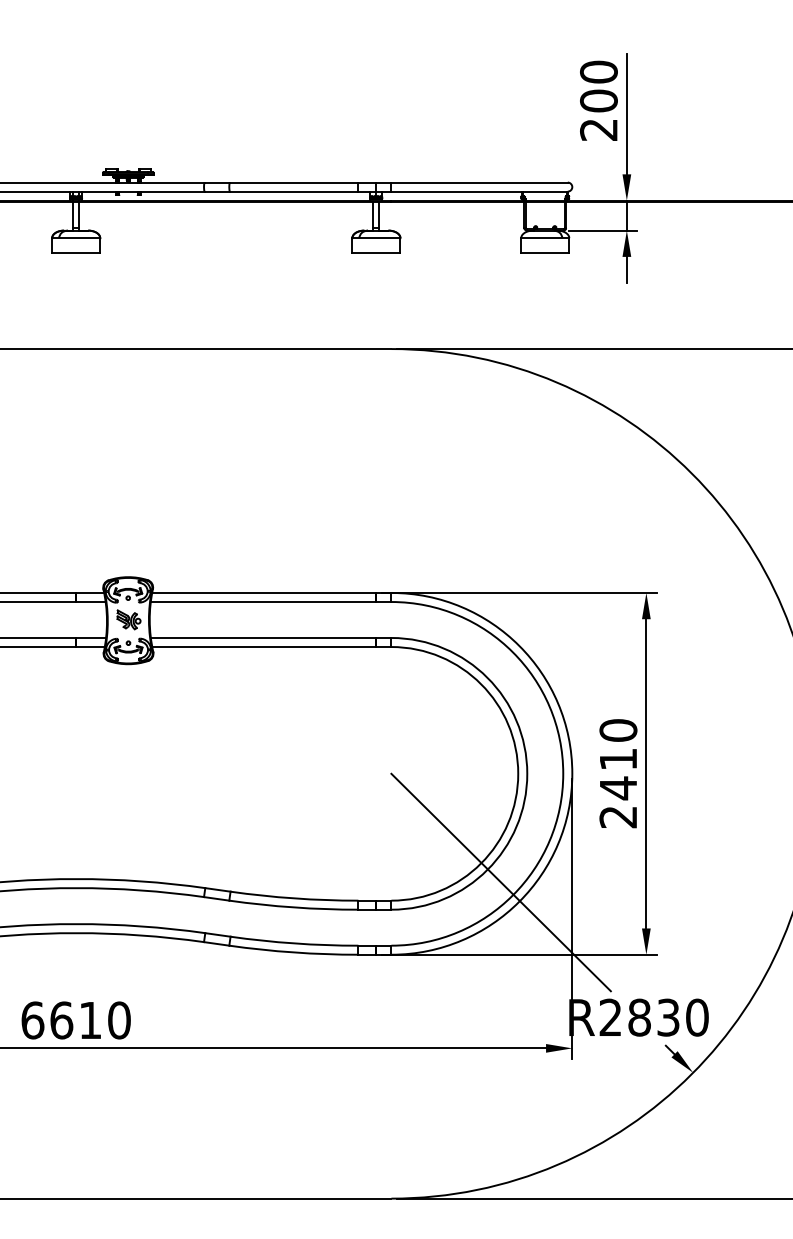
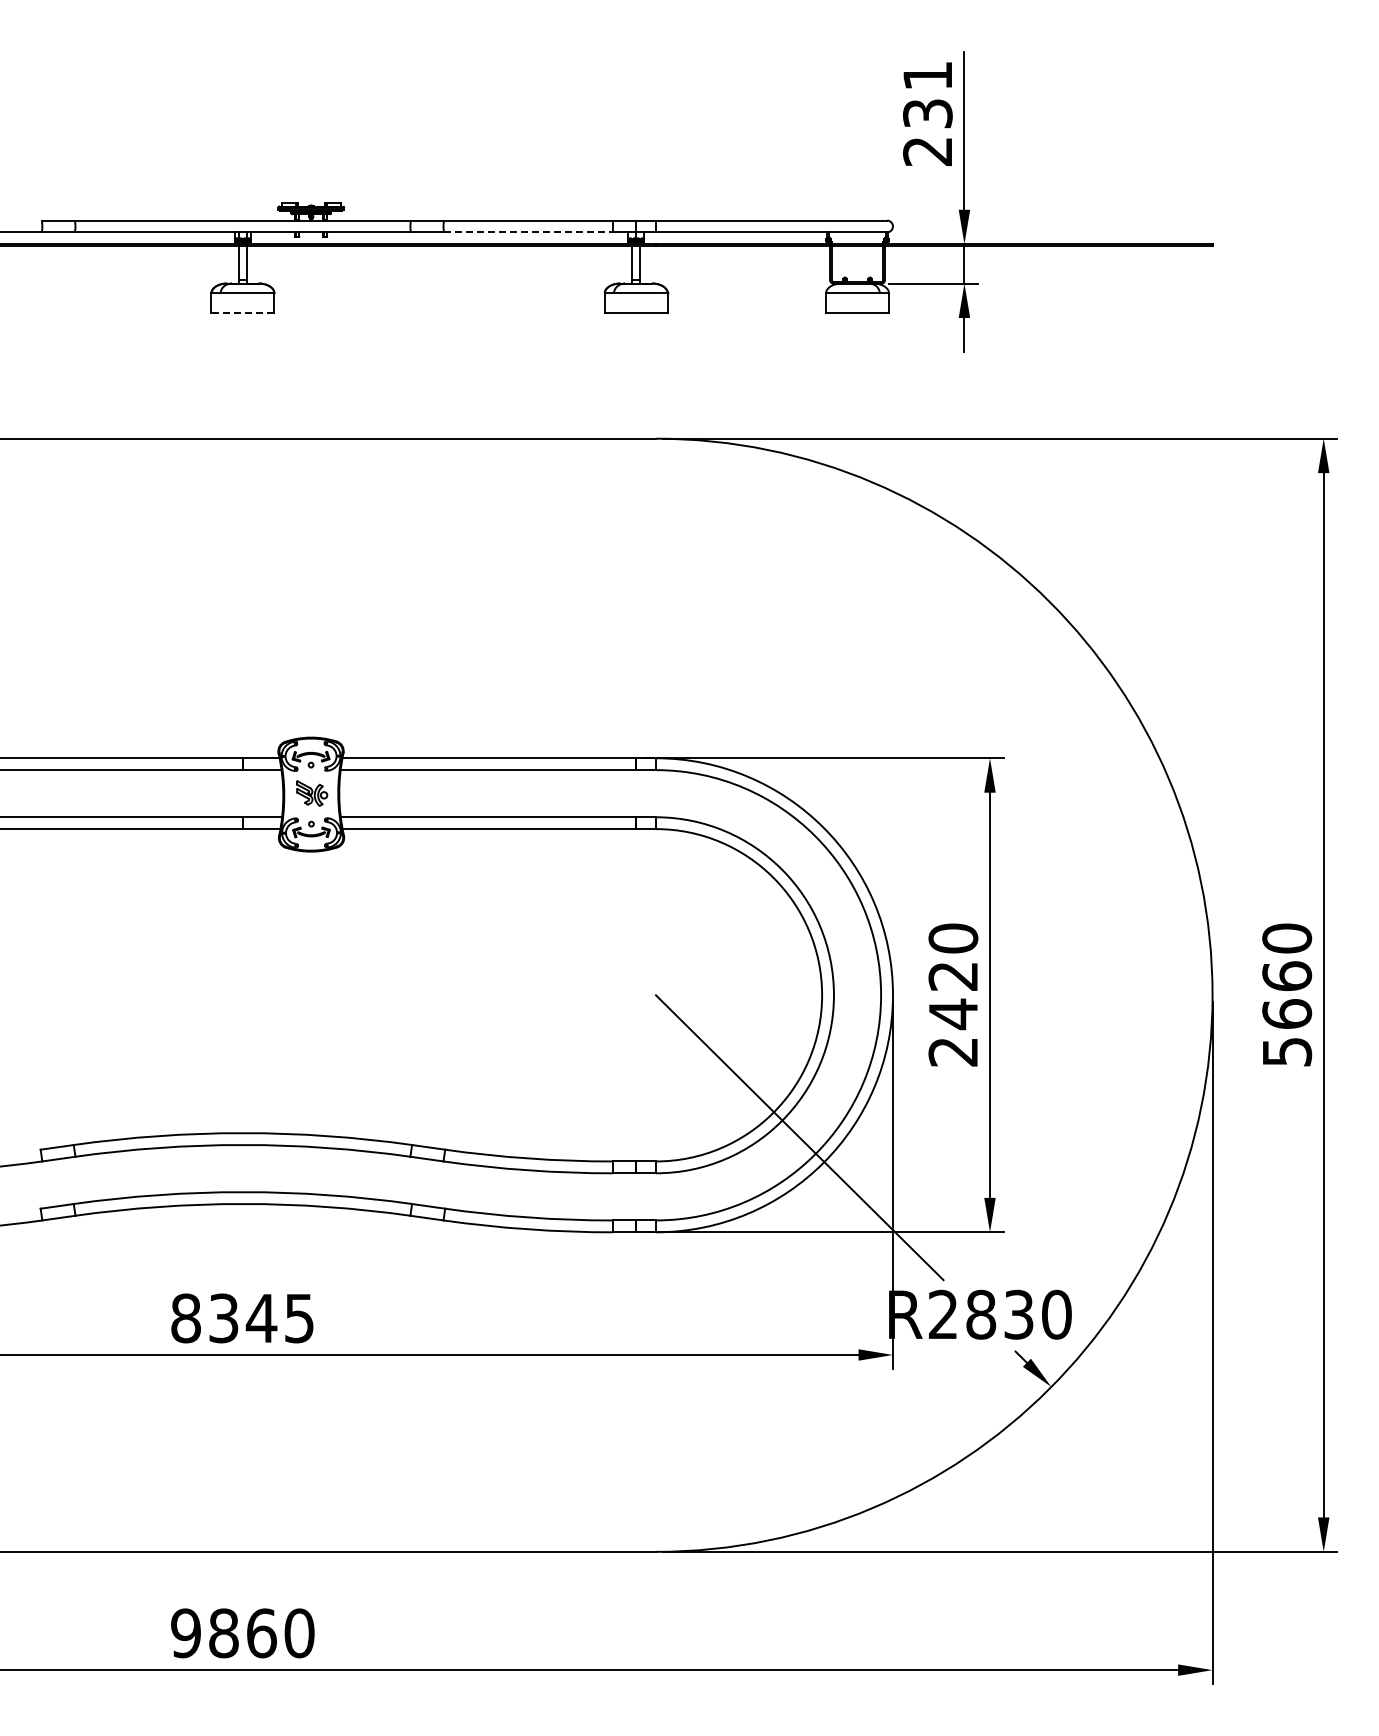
text: (598, 86) -> (927, 94), 200 -> 231
line: (294, 191) -> (529, 232), solid -> dashed
line: (75, 253) -> (242, 313), solid -> dashed
text: (617, 759) -> (952, 976), 2410 -> 2420
text: (75, 1020) -> (242, 1318), 6610 -> 8345

